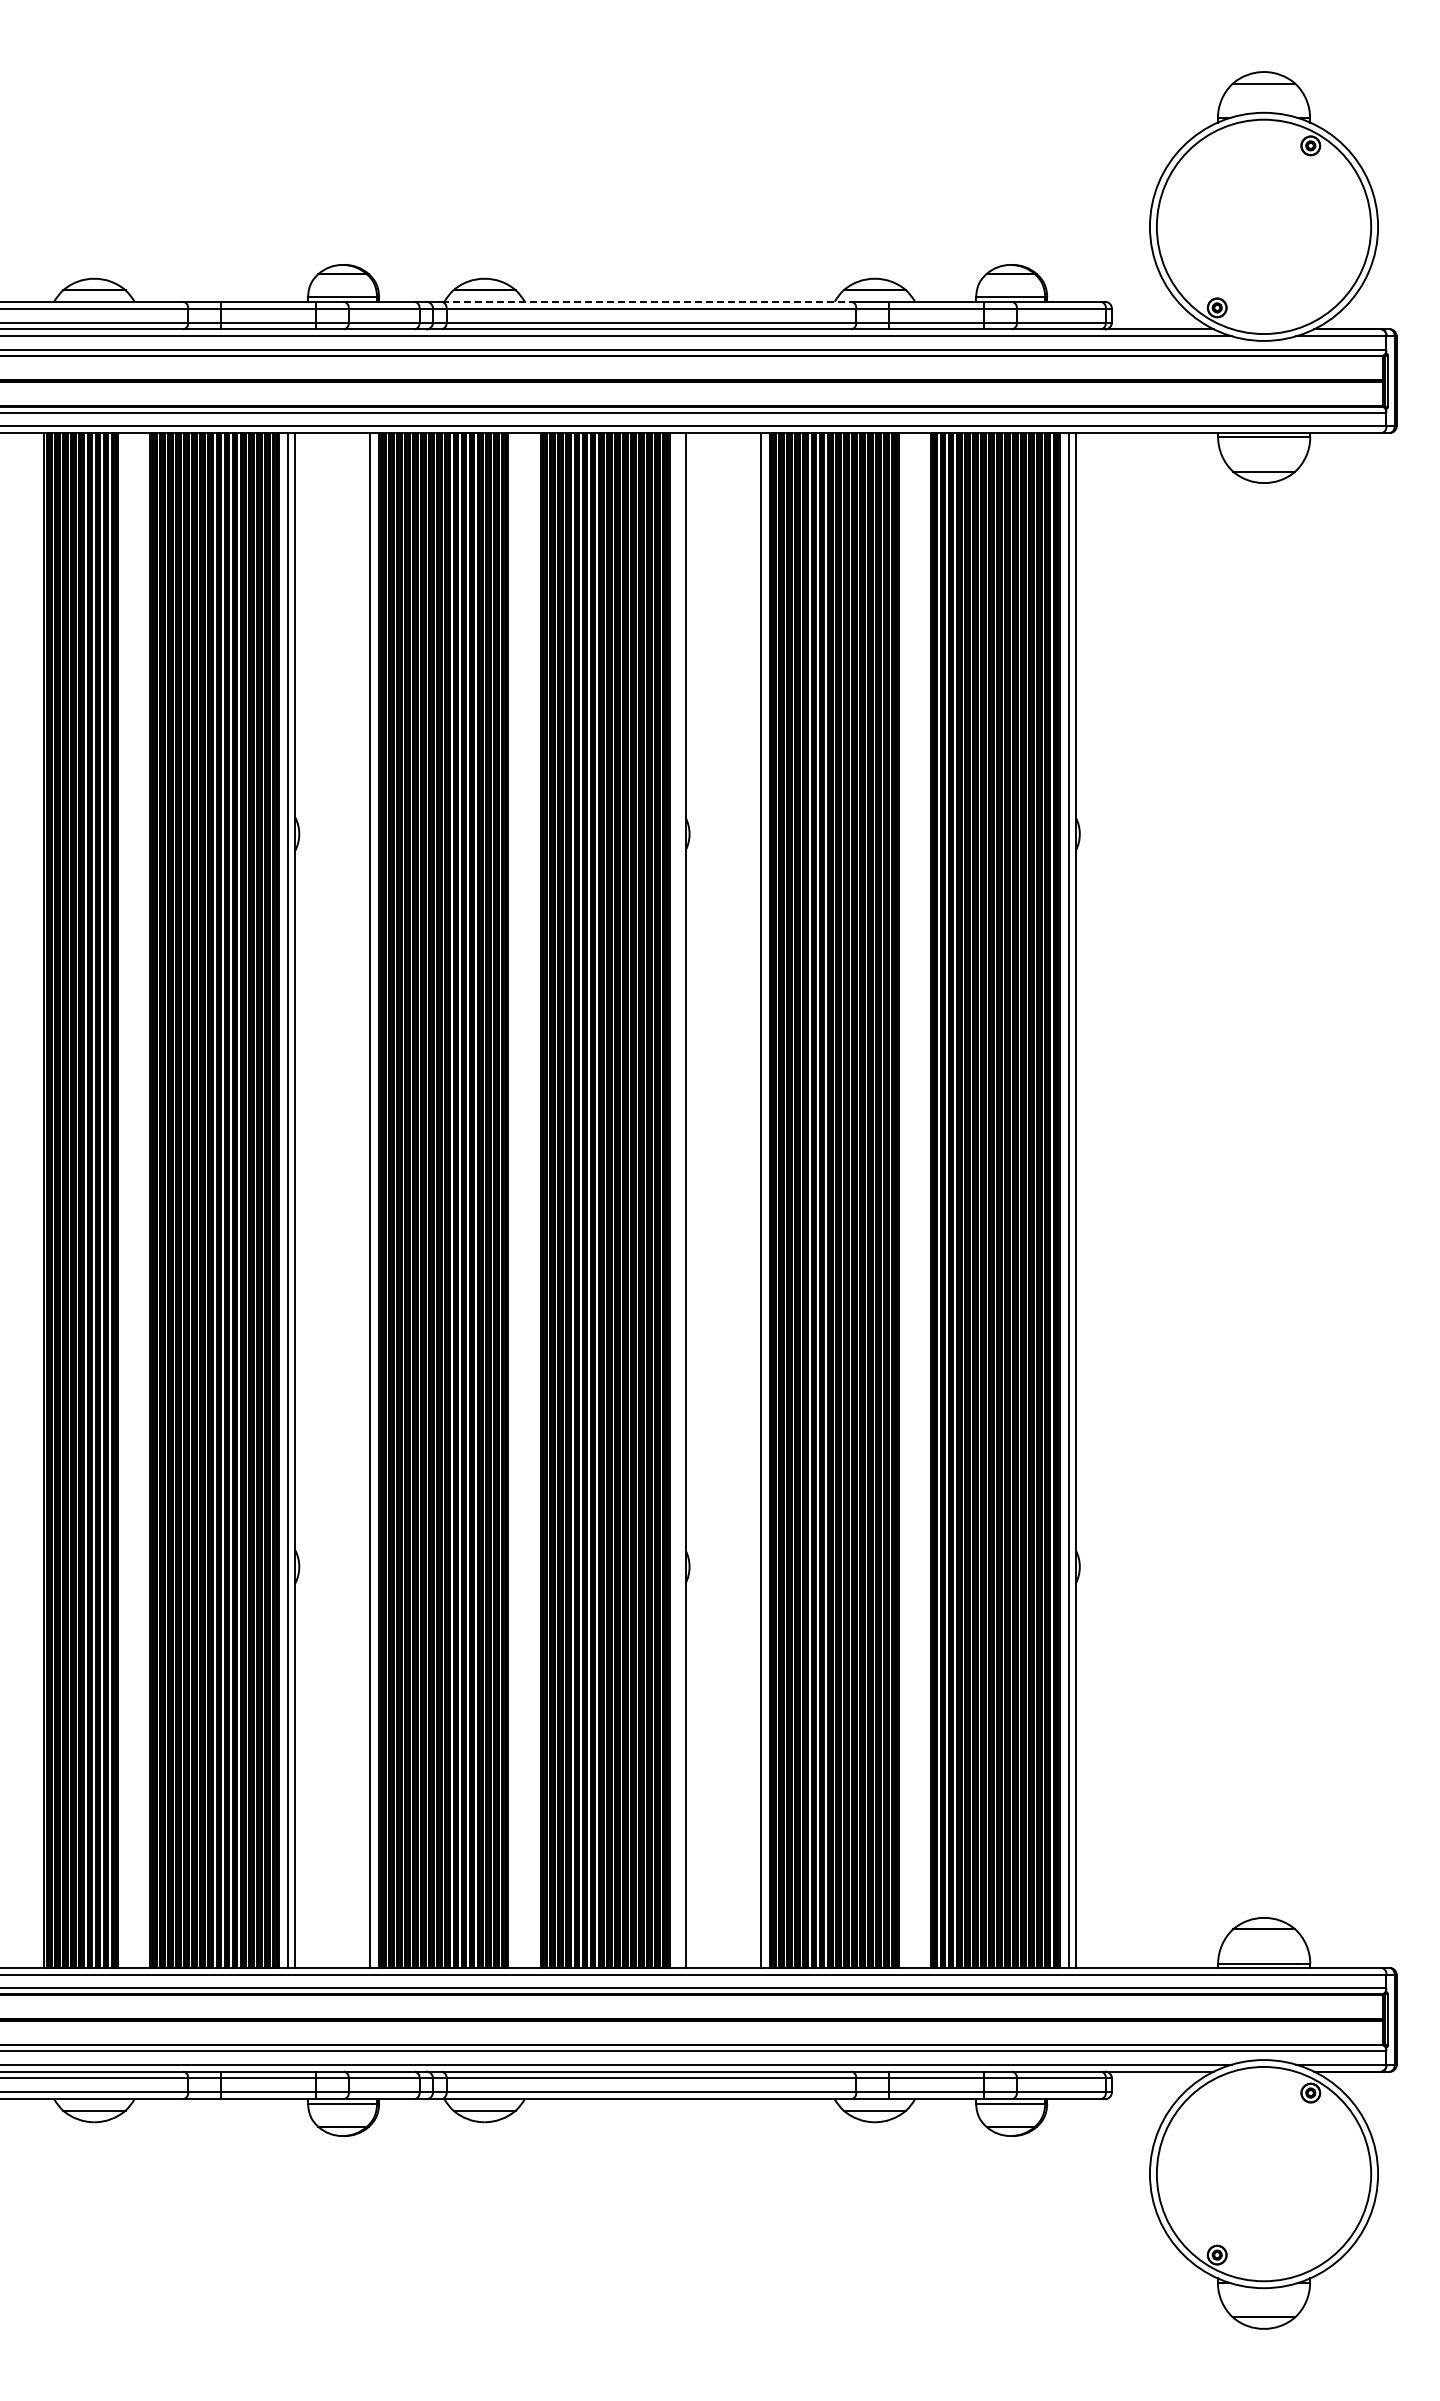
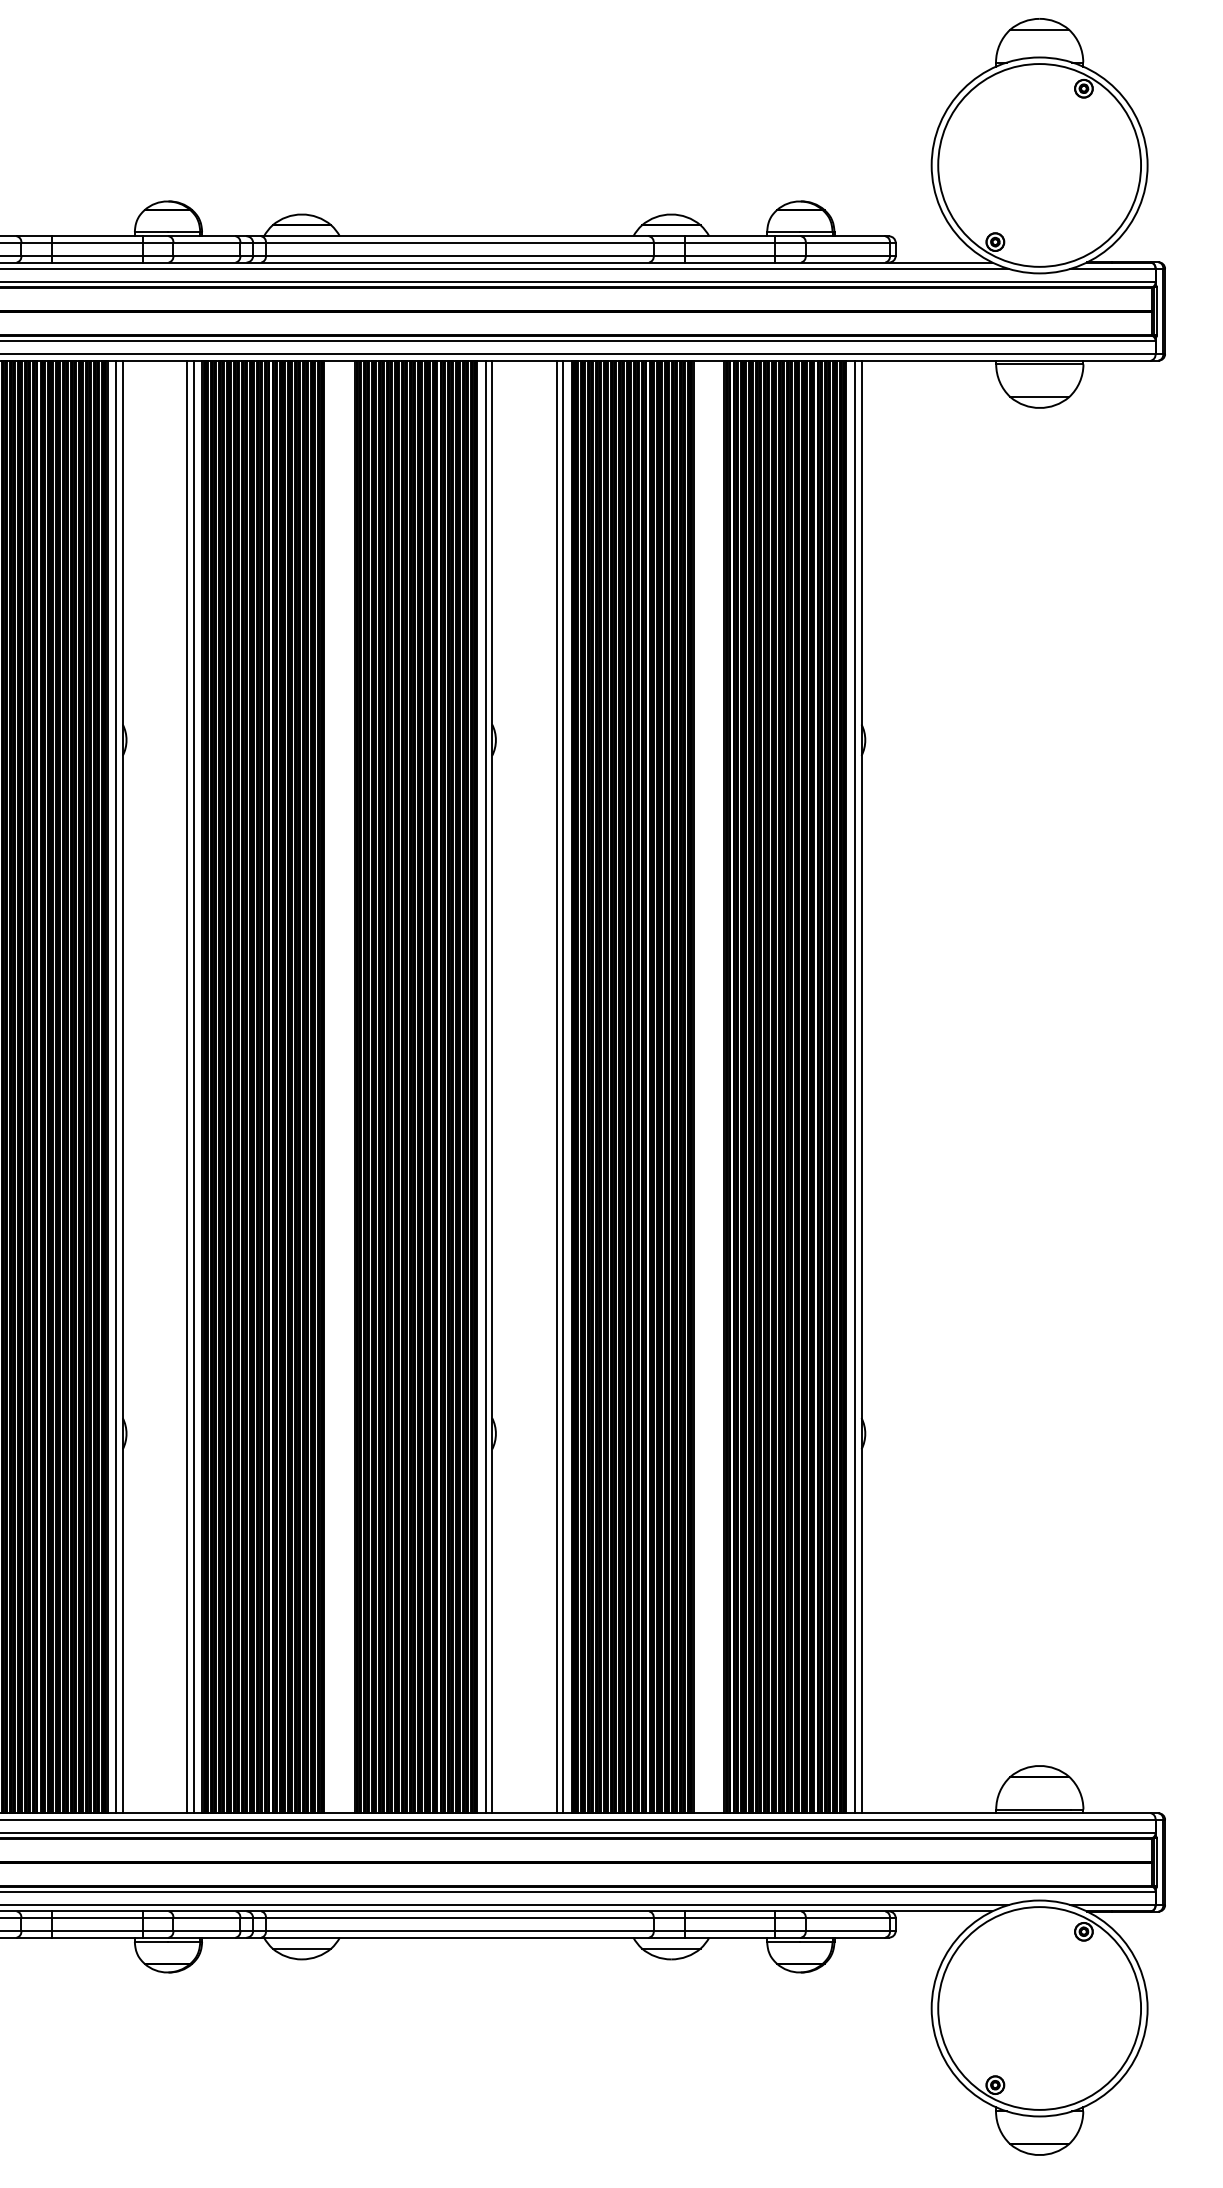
line: (646, 301) -> (455, 236), dashed -> solid
line: (363, 1200) -> (187, 1086), added
line: (678, 1200) -> (485, 1086), added
line: (753, 1200) -> (556, 1086), added

